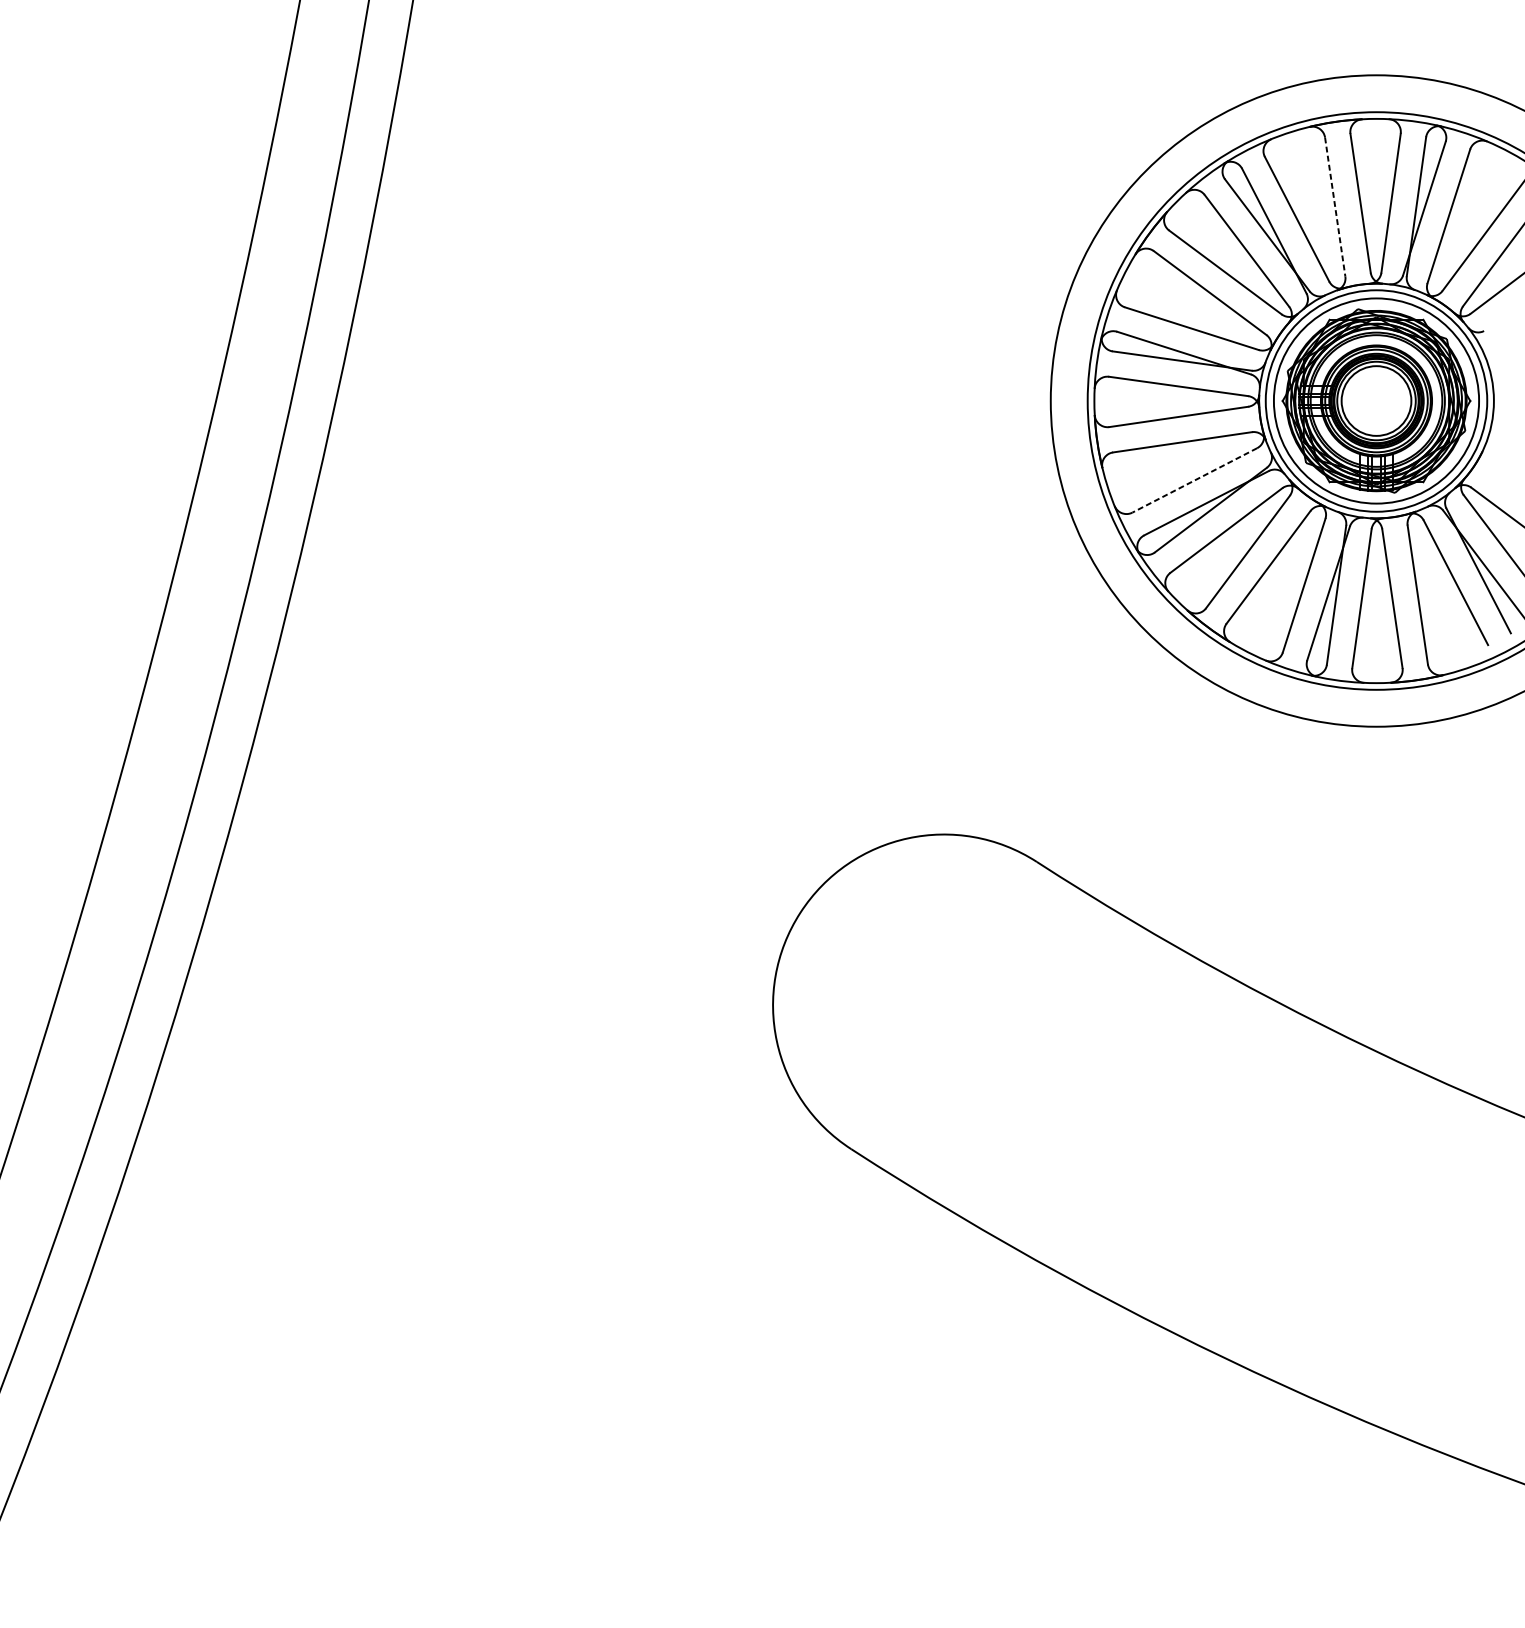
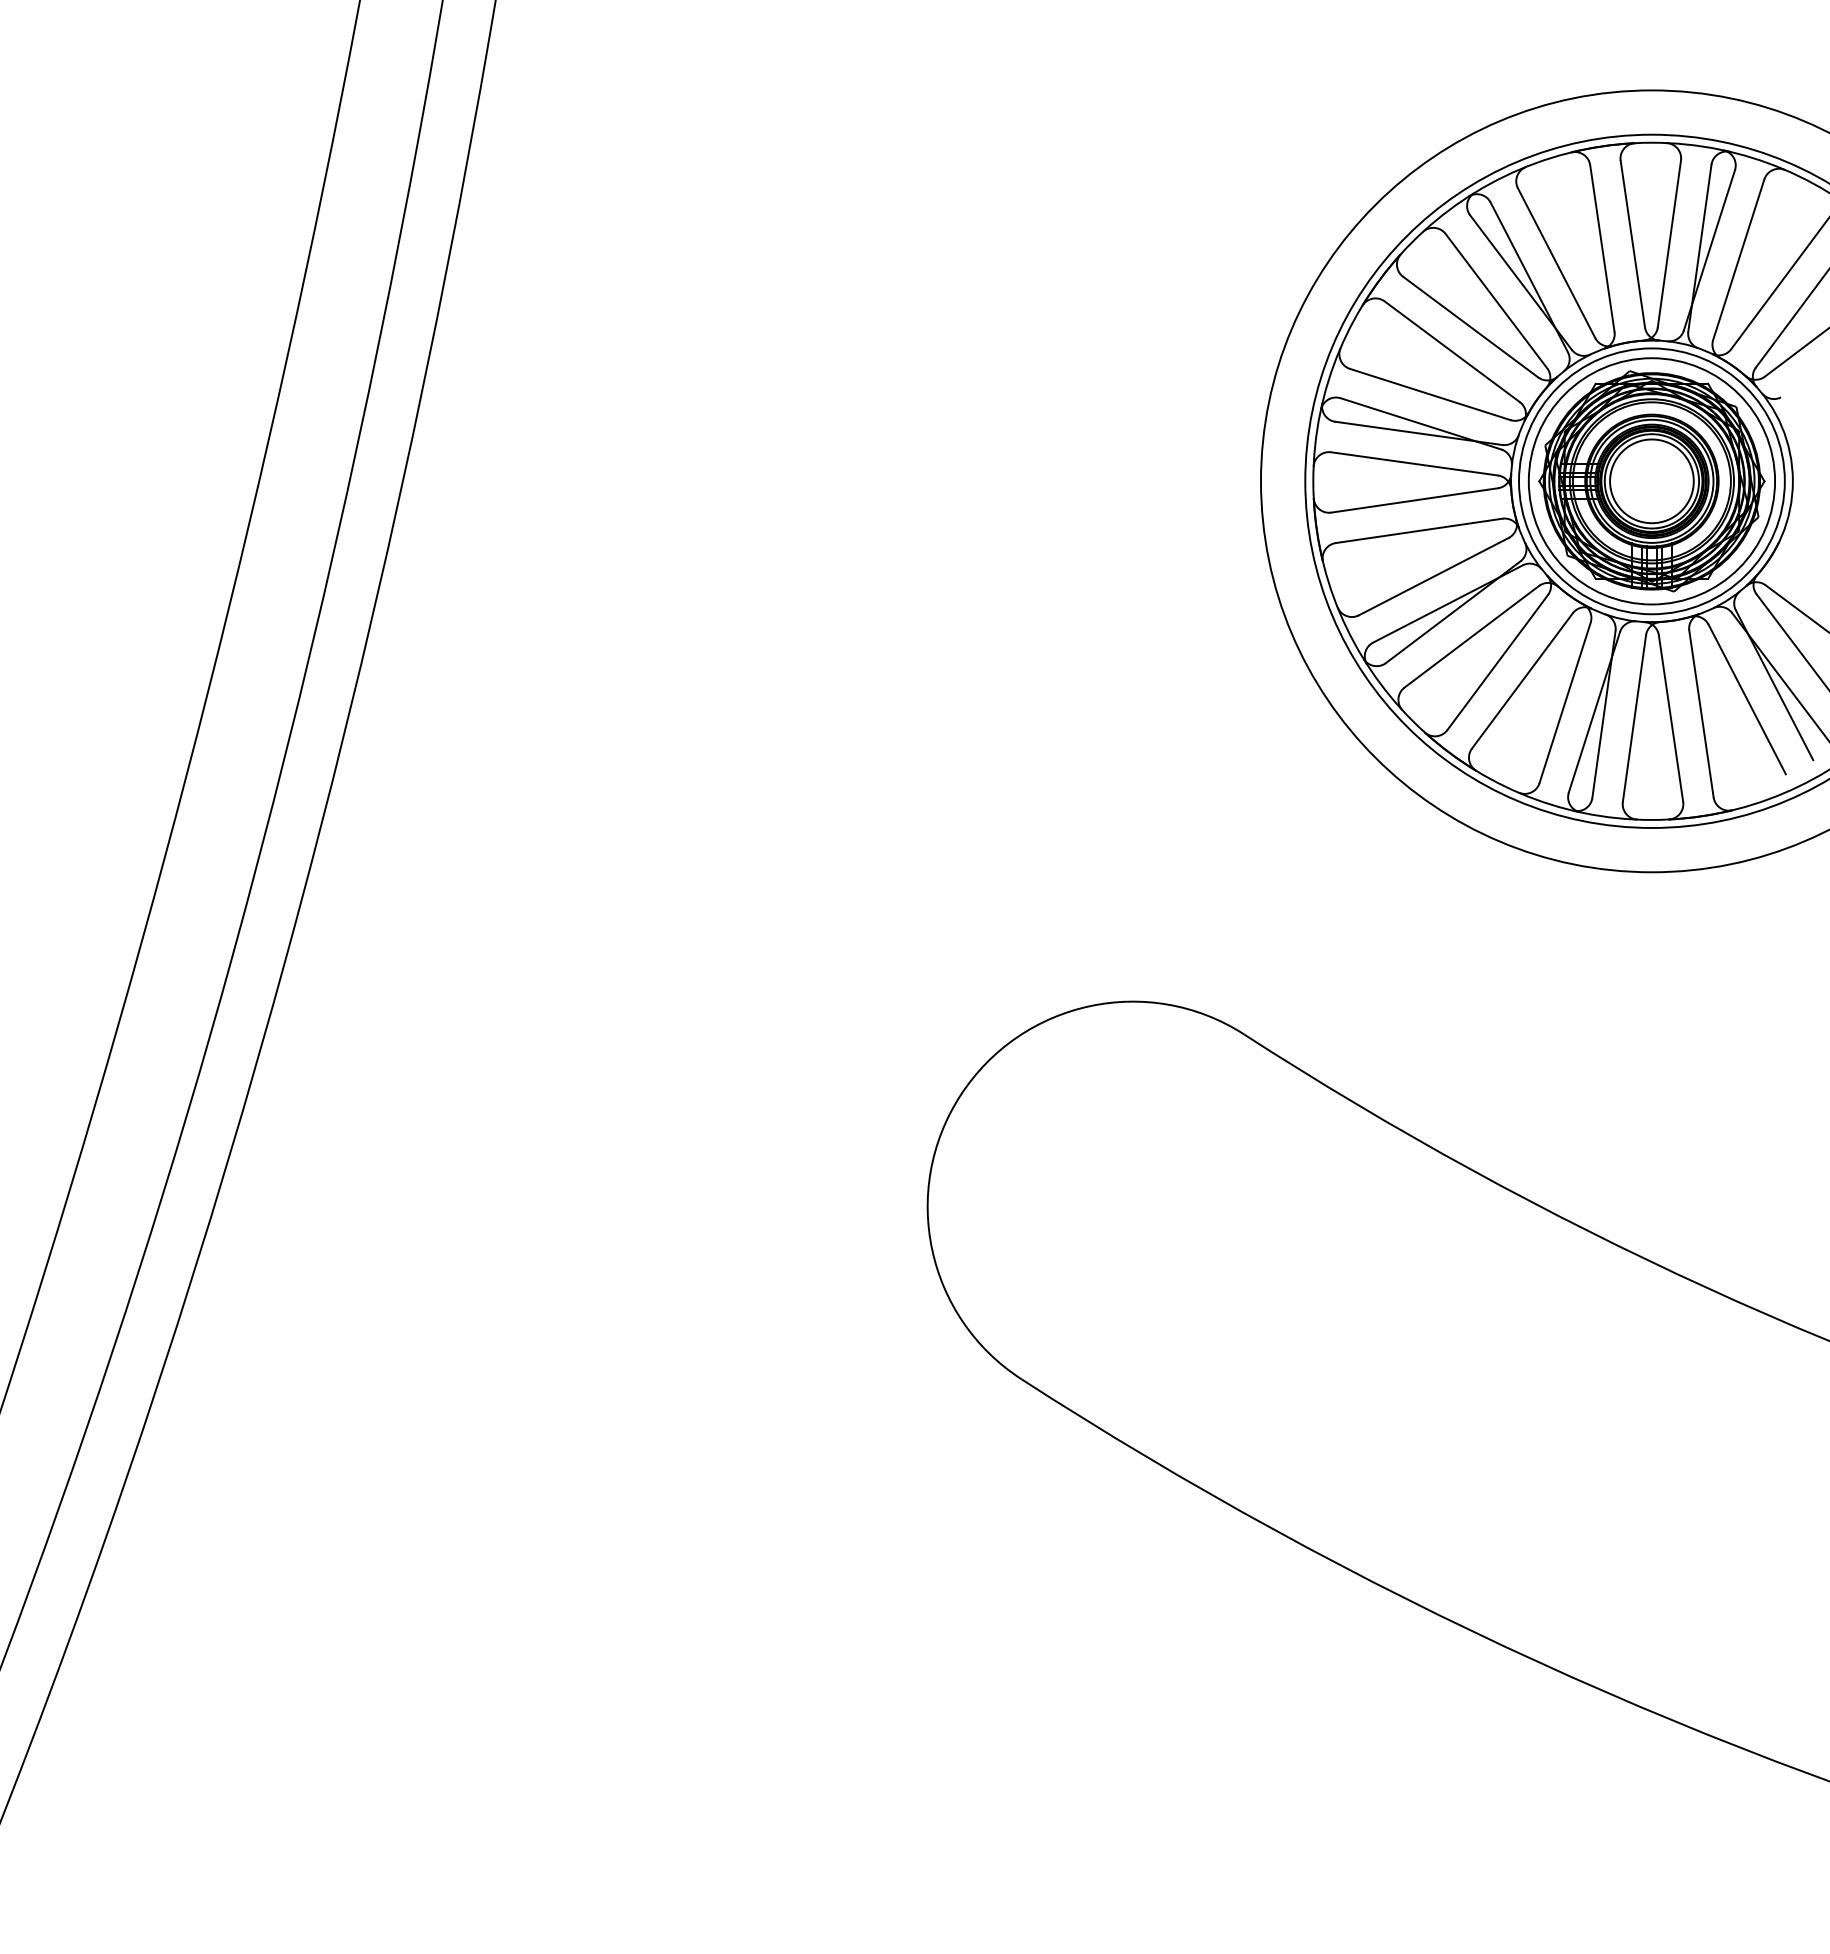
line: (1335, 207) -> (1602, 249), dashed -> solid
line: (1194, 480) -> (1433, 576), dashed -> solid

